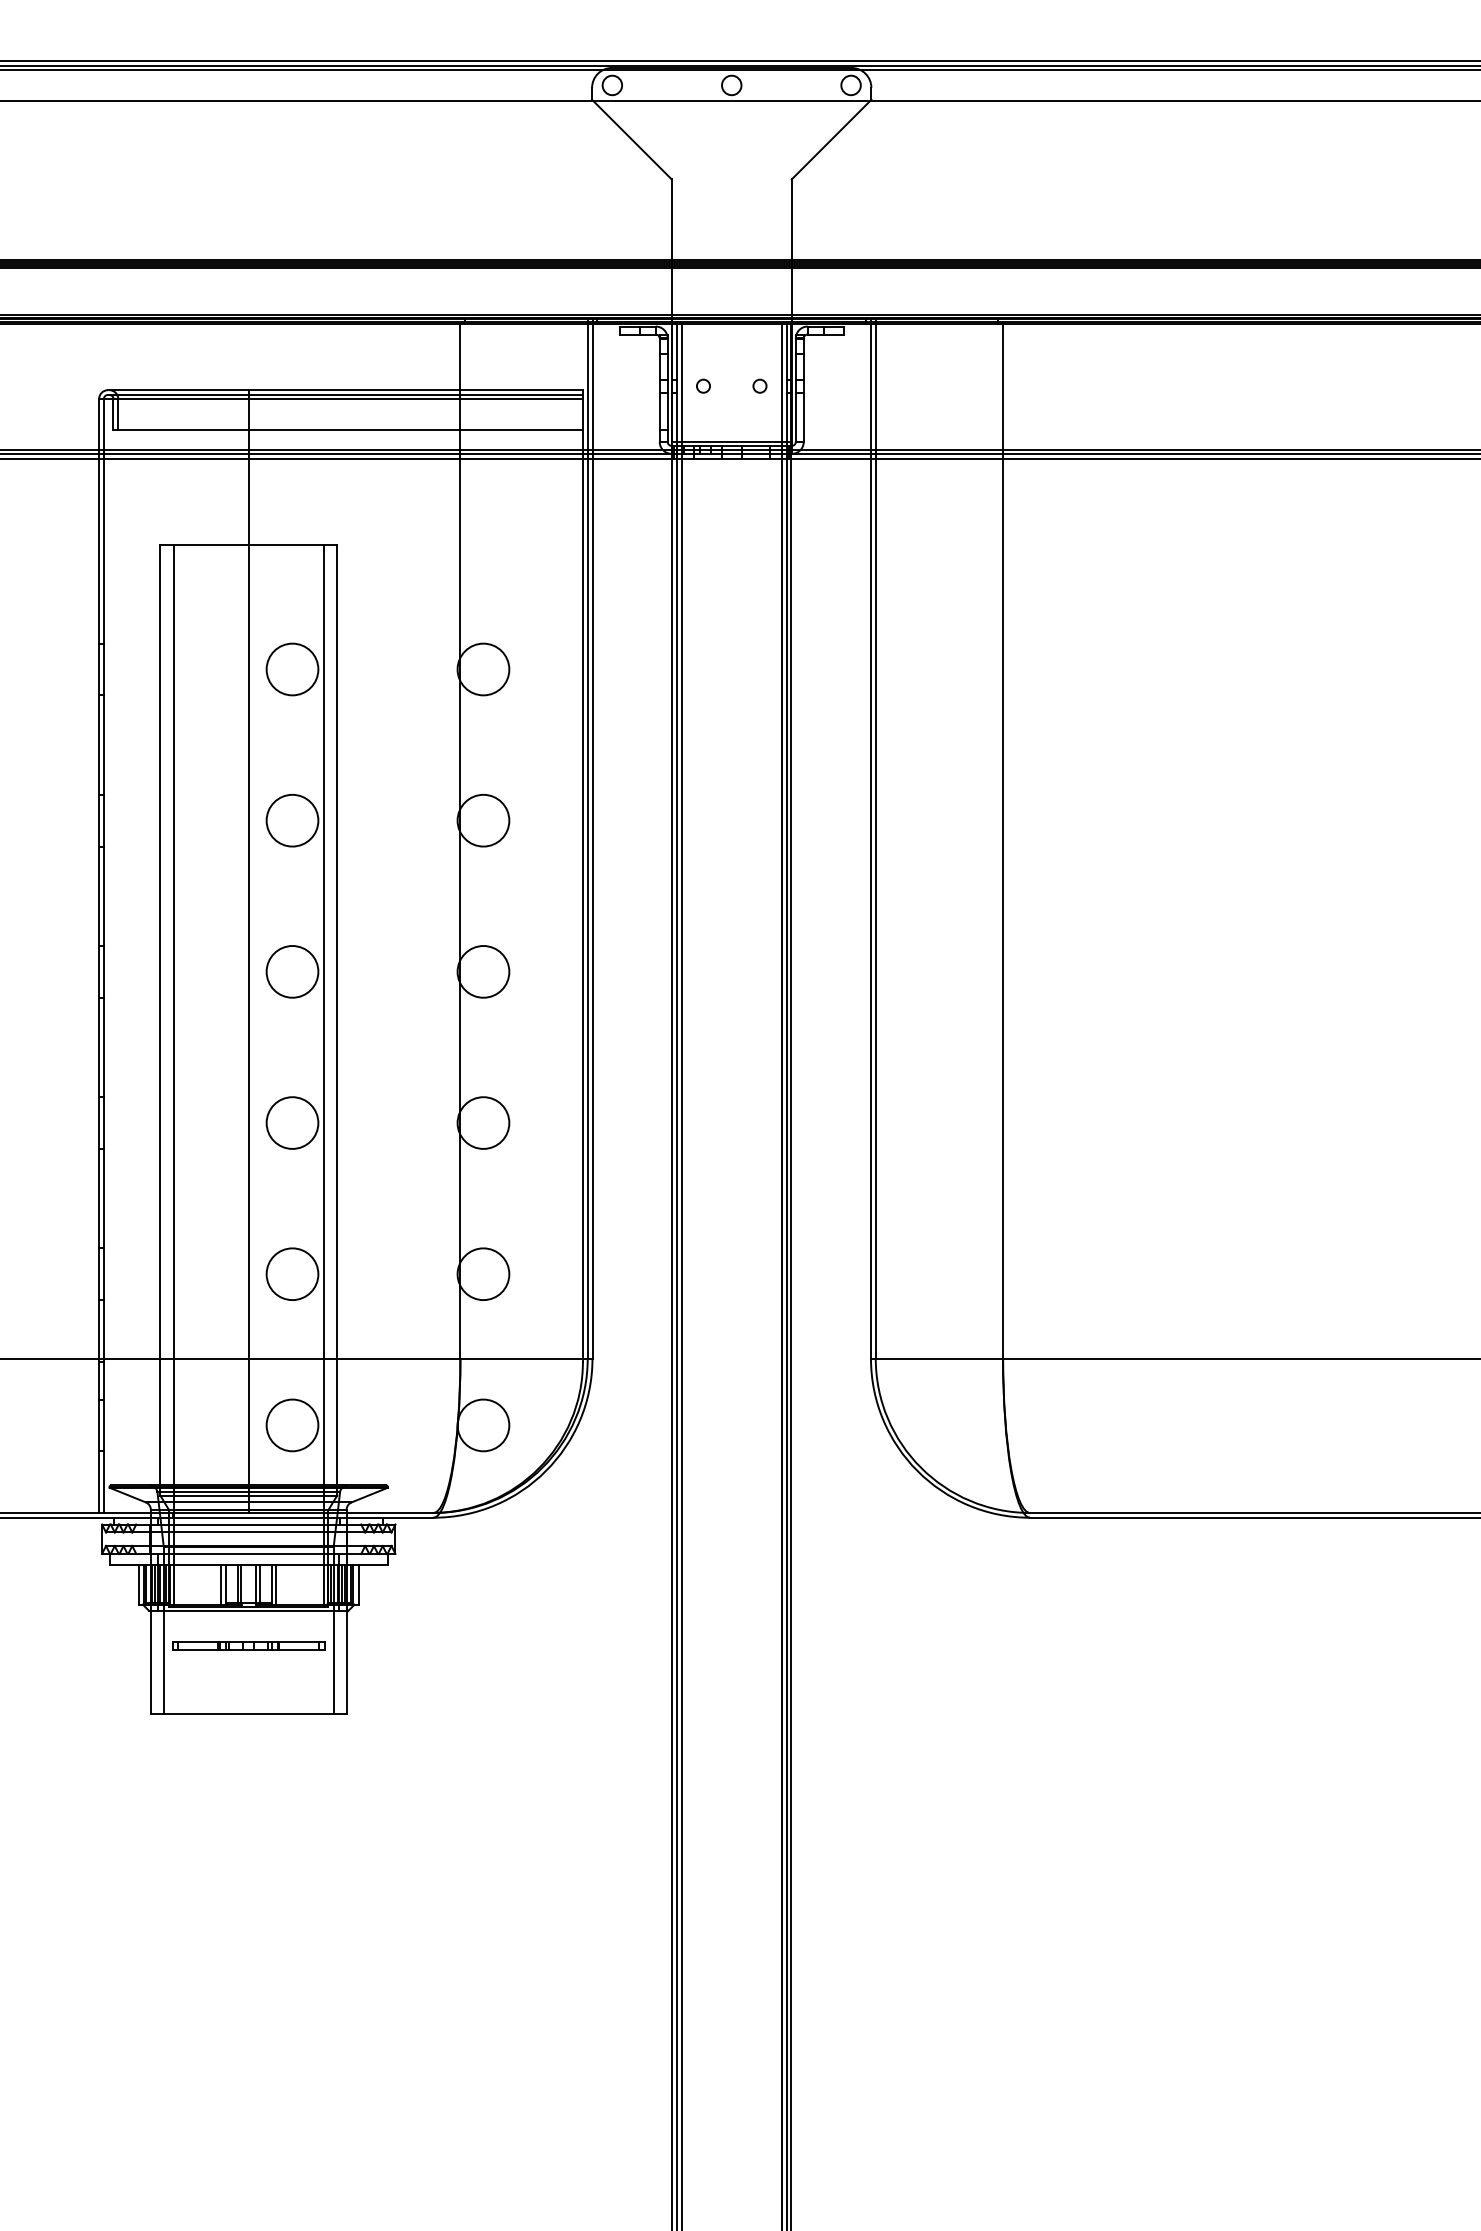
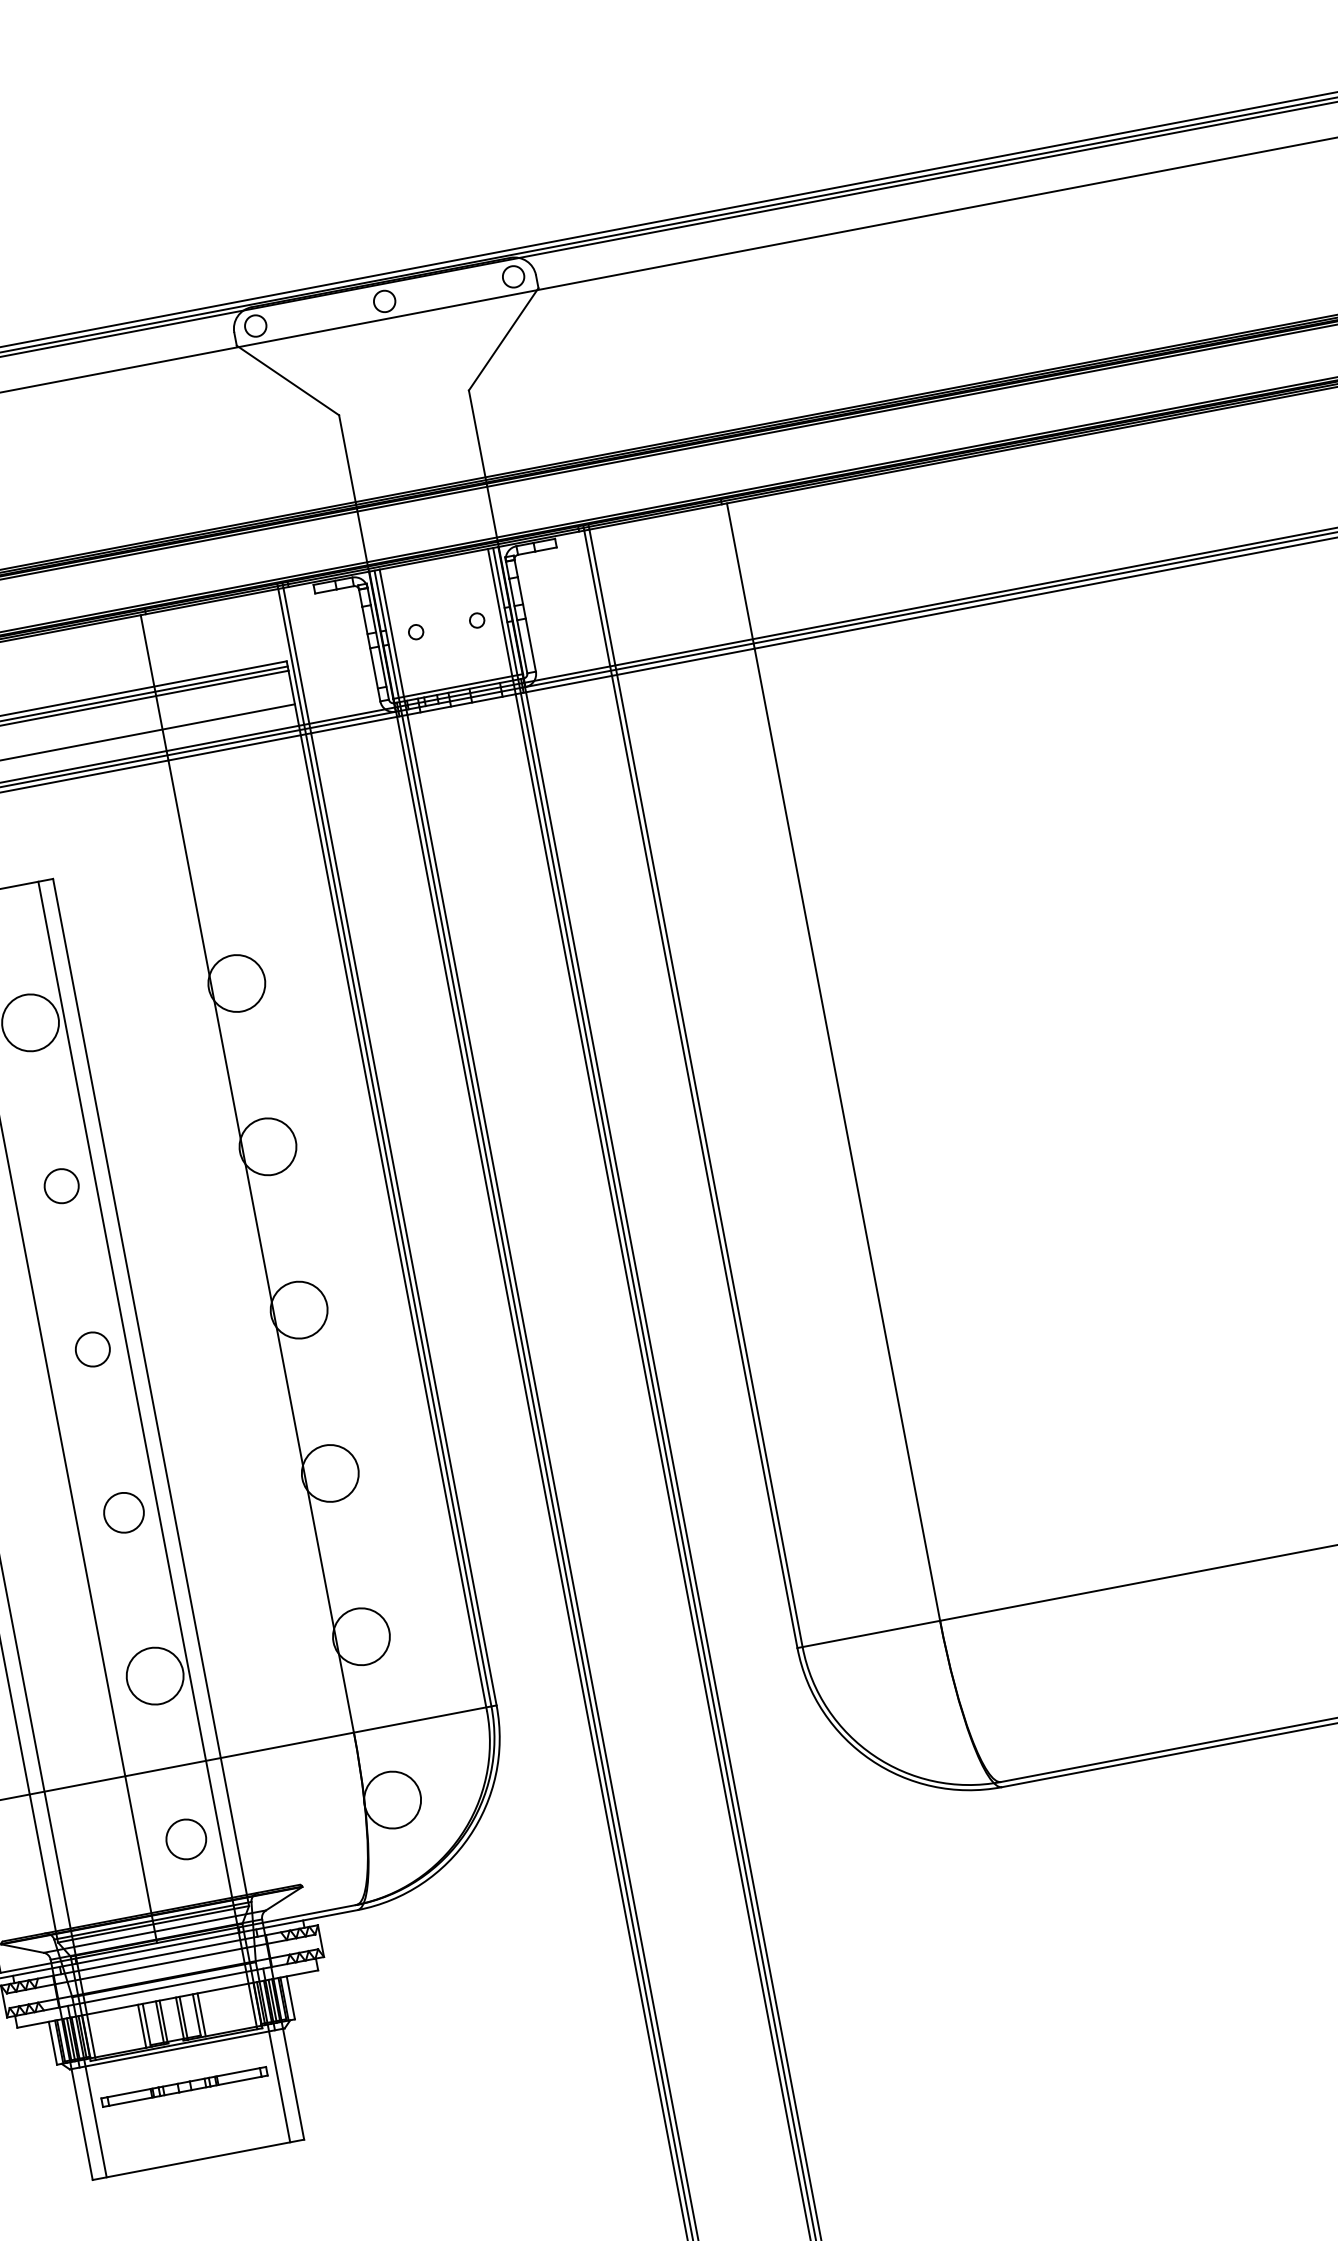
circle: (292, 820) -> (61, 1185), size x0.6
circle: (292, 971) -> (92, 1349), size x0.6
circle: (292, 1122) -> (123, 1512), size x0.7
circle: (292, 1425) -> (186, 1839), size x0.7

